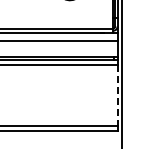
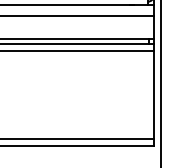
line: (117, 95) -> (153, 94), dashed -> solid

